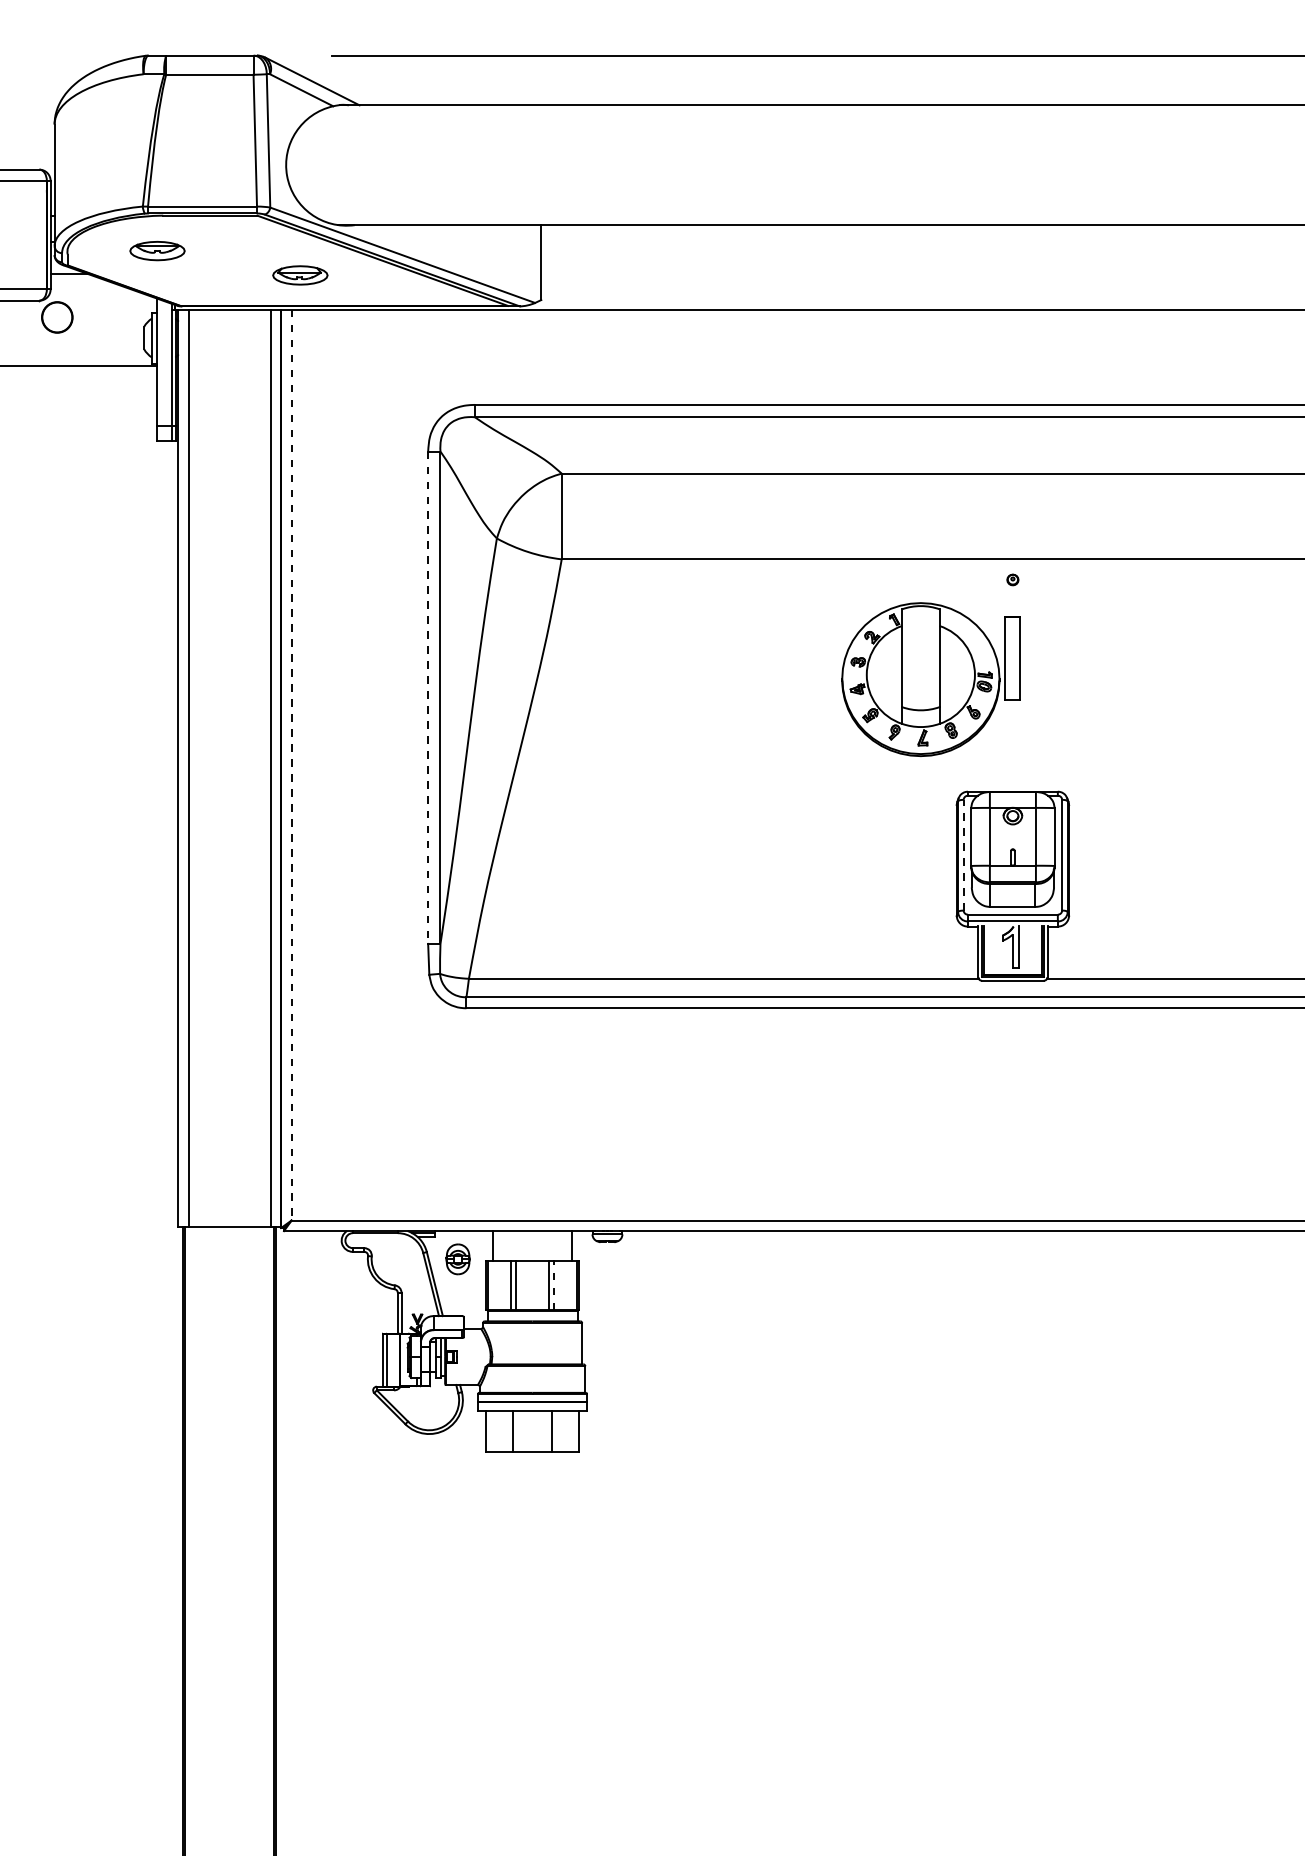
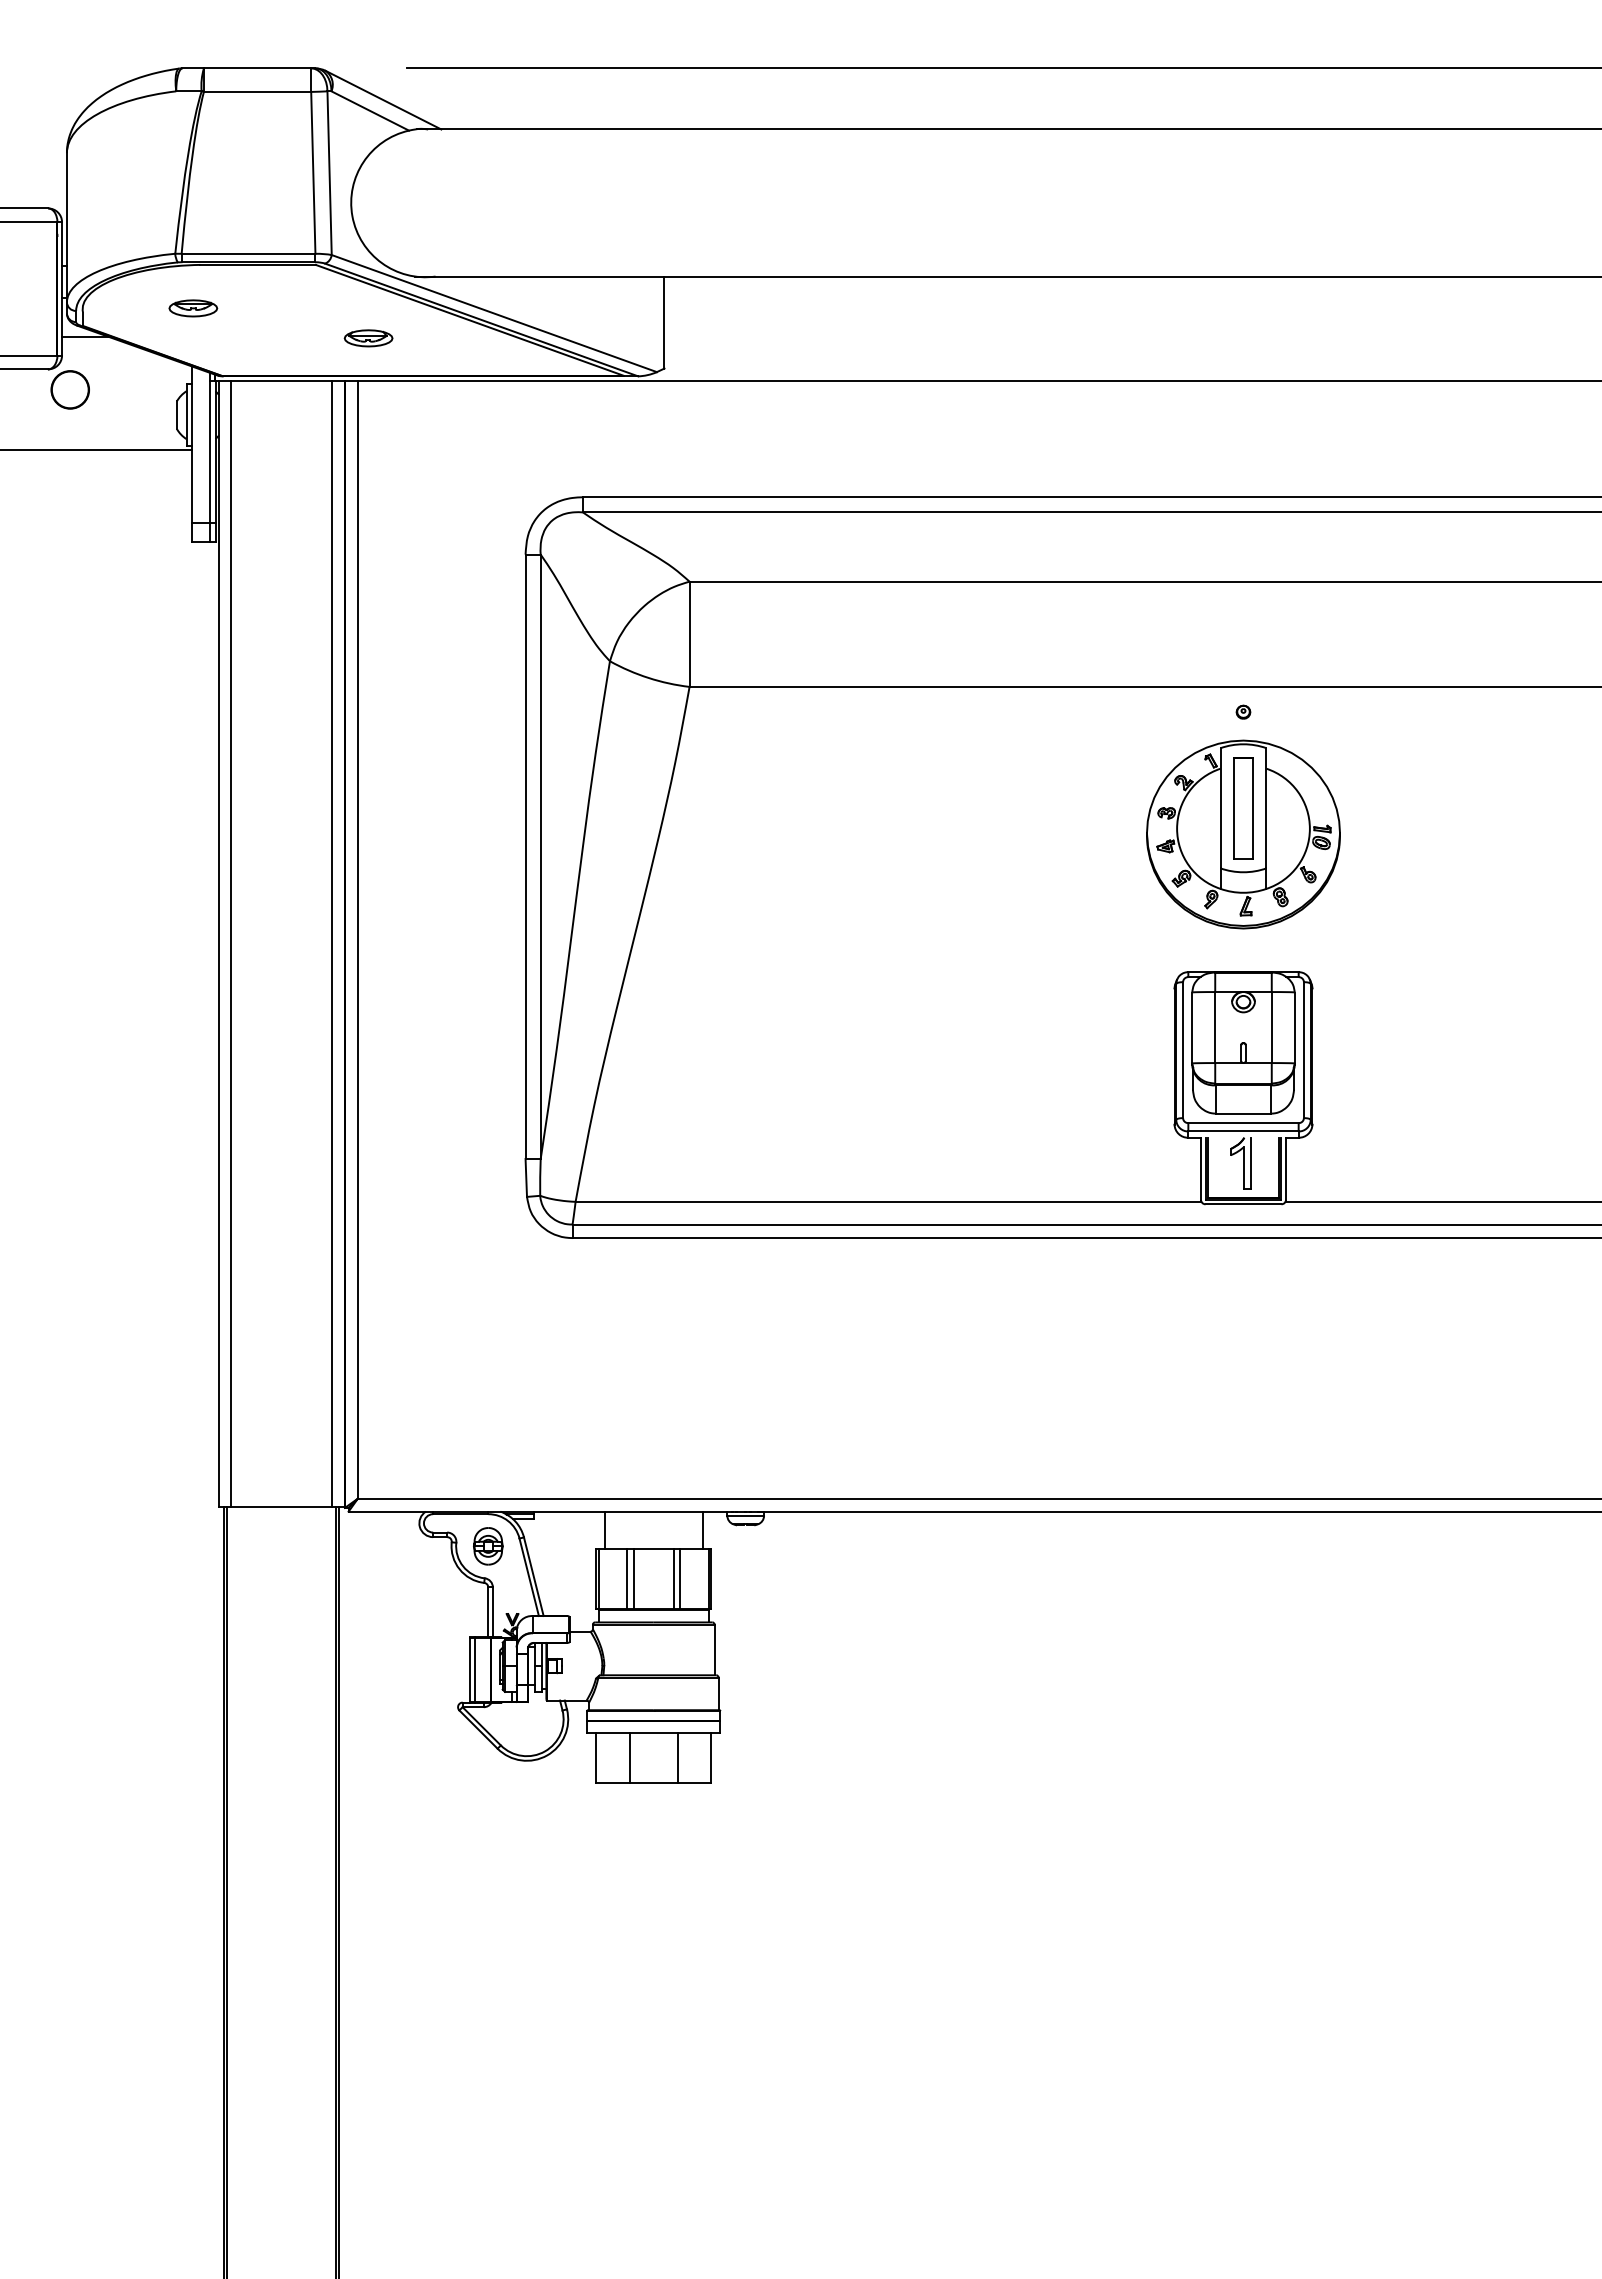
part: (157, 251) -> (193, 308), size x0.71
part: (300, 275) -> (368, 338), size x0.71
part: (920, 679) -> (1243, 834), moved
line: (428, 698) -> (525, 857), dashed -> solid
line: (291, 765) -> (357, 940), dashed -> solid
line: (964, 855) -> (1183, 1050), dashed -> solid
part: (458, 1259) -> (488, 1546), moved
line: (554, 1285) -> (680, 1578), dashed -> solid

